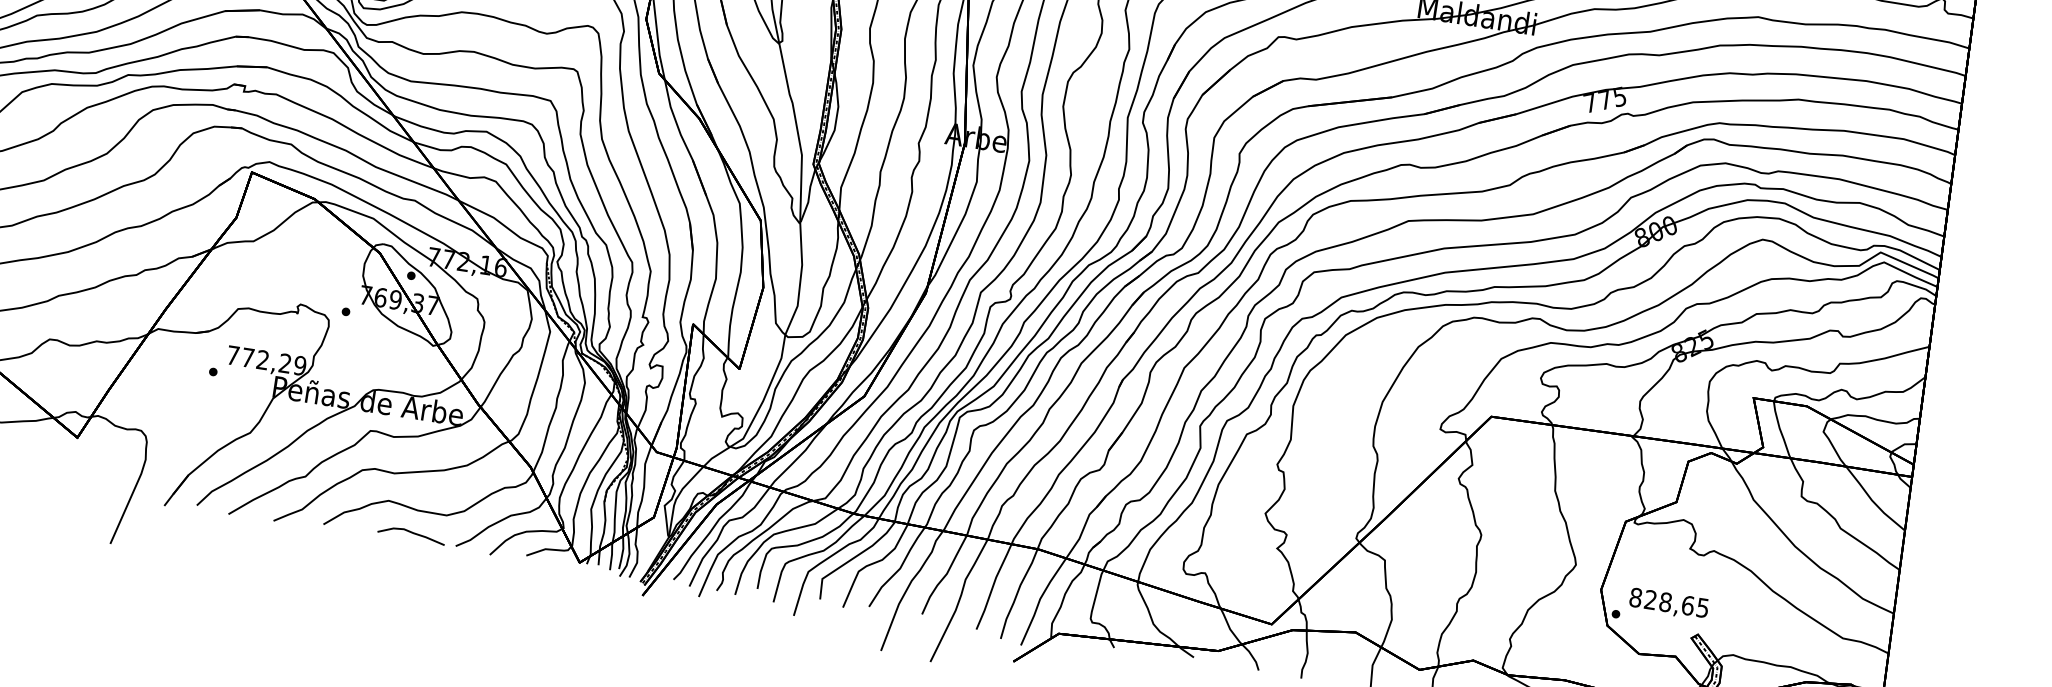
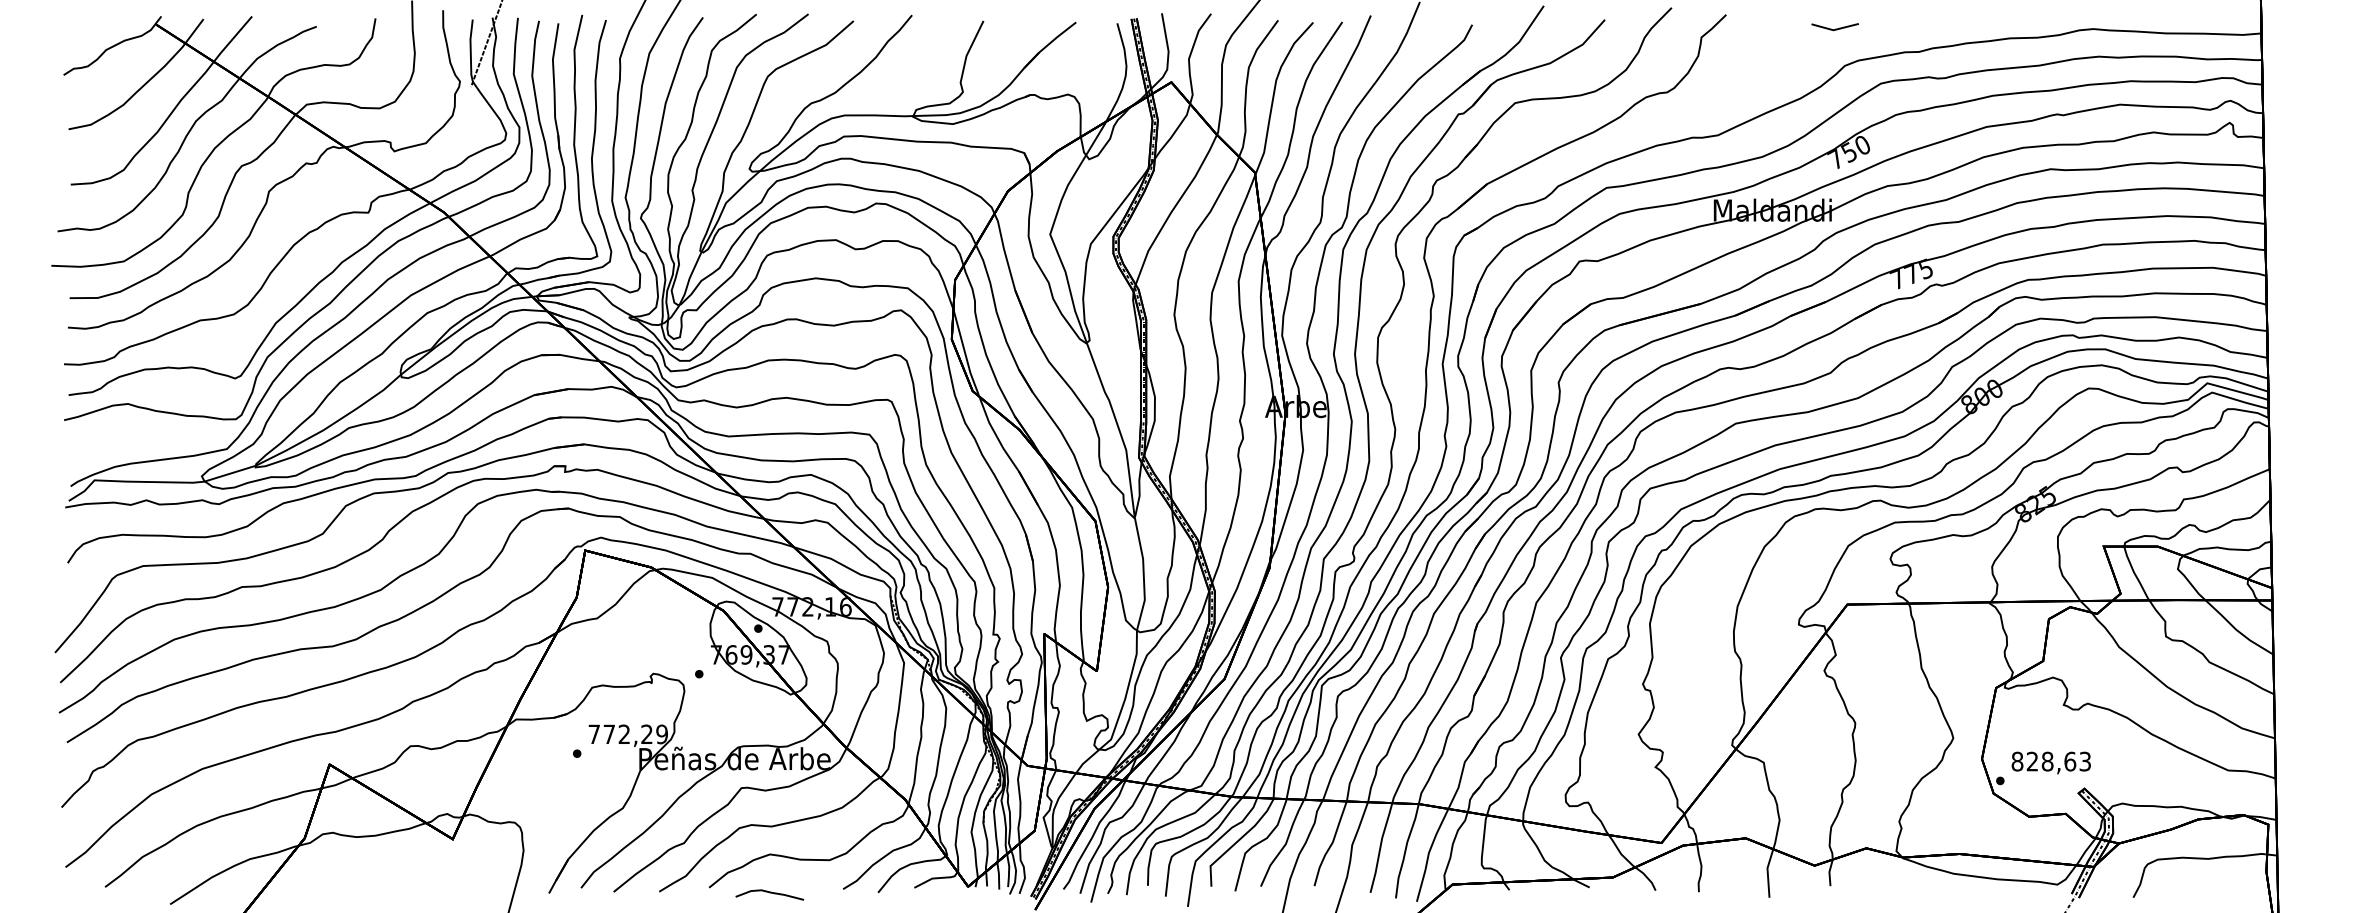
curve: (411, 533) -> (769, 893), moved
text: (1703, 606) -> (2085, 760), 828,65 -> 828,63

